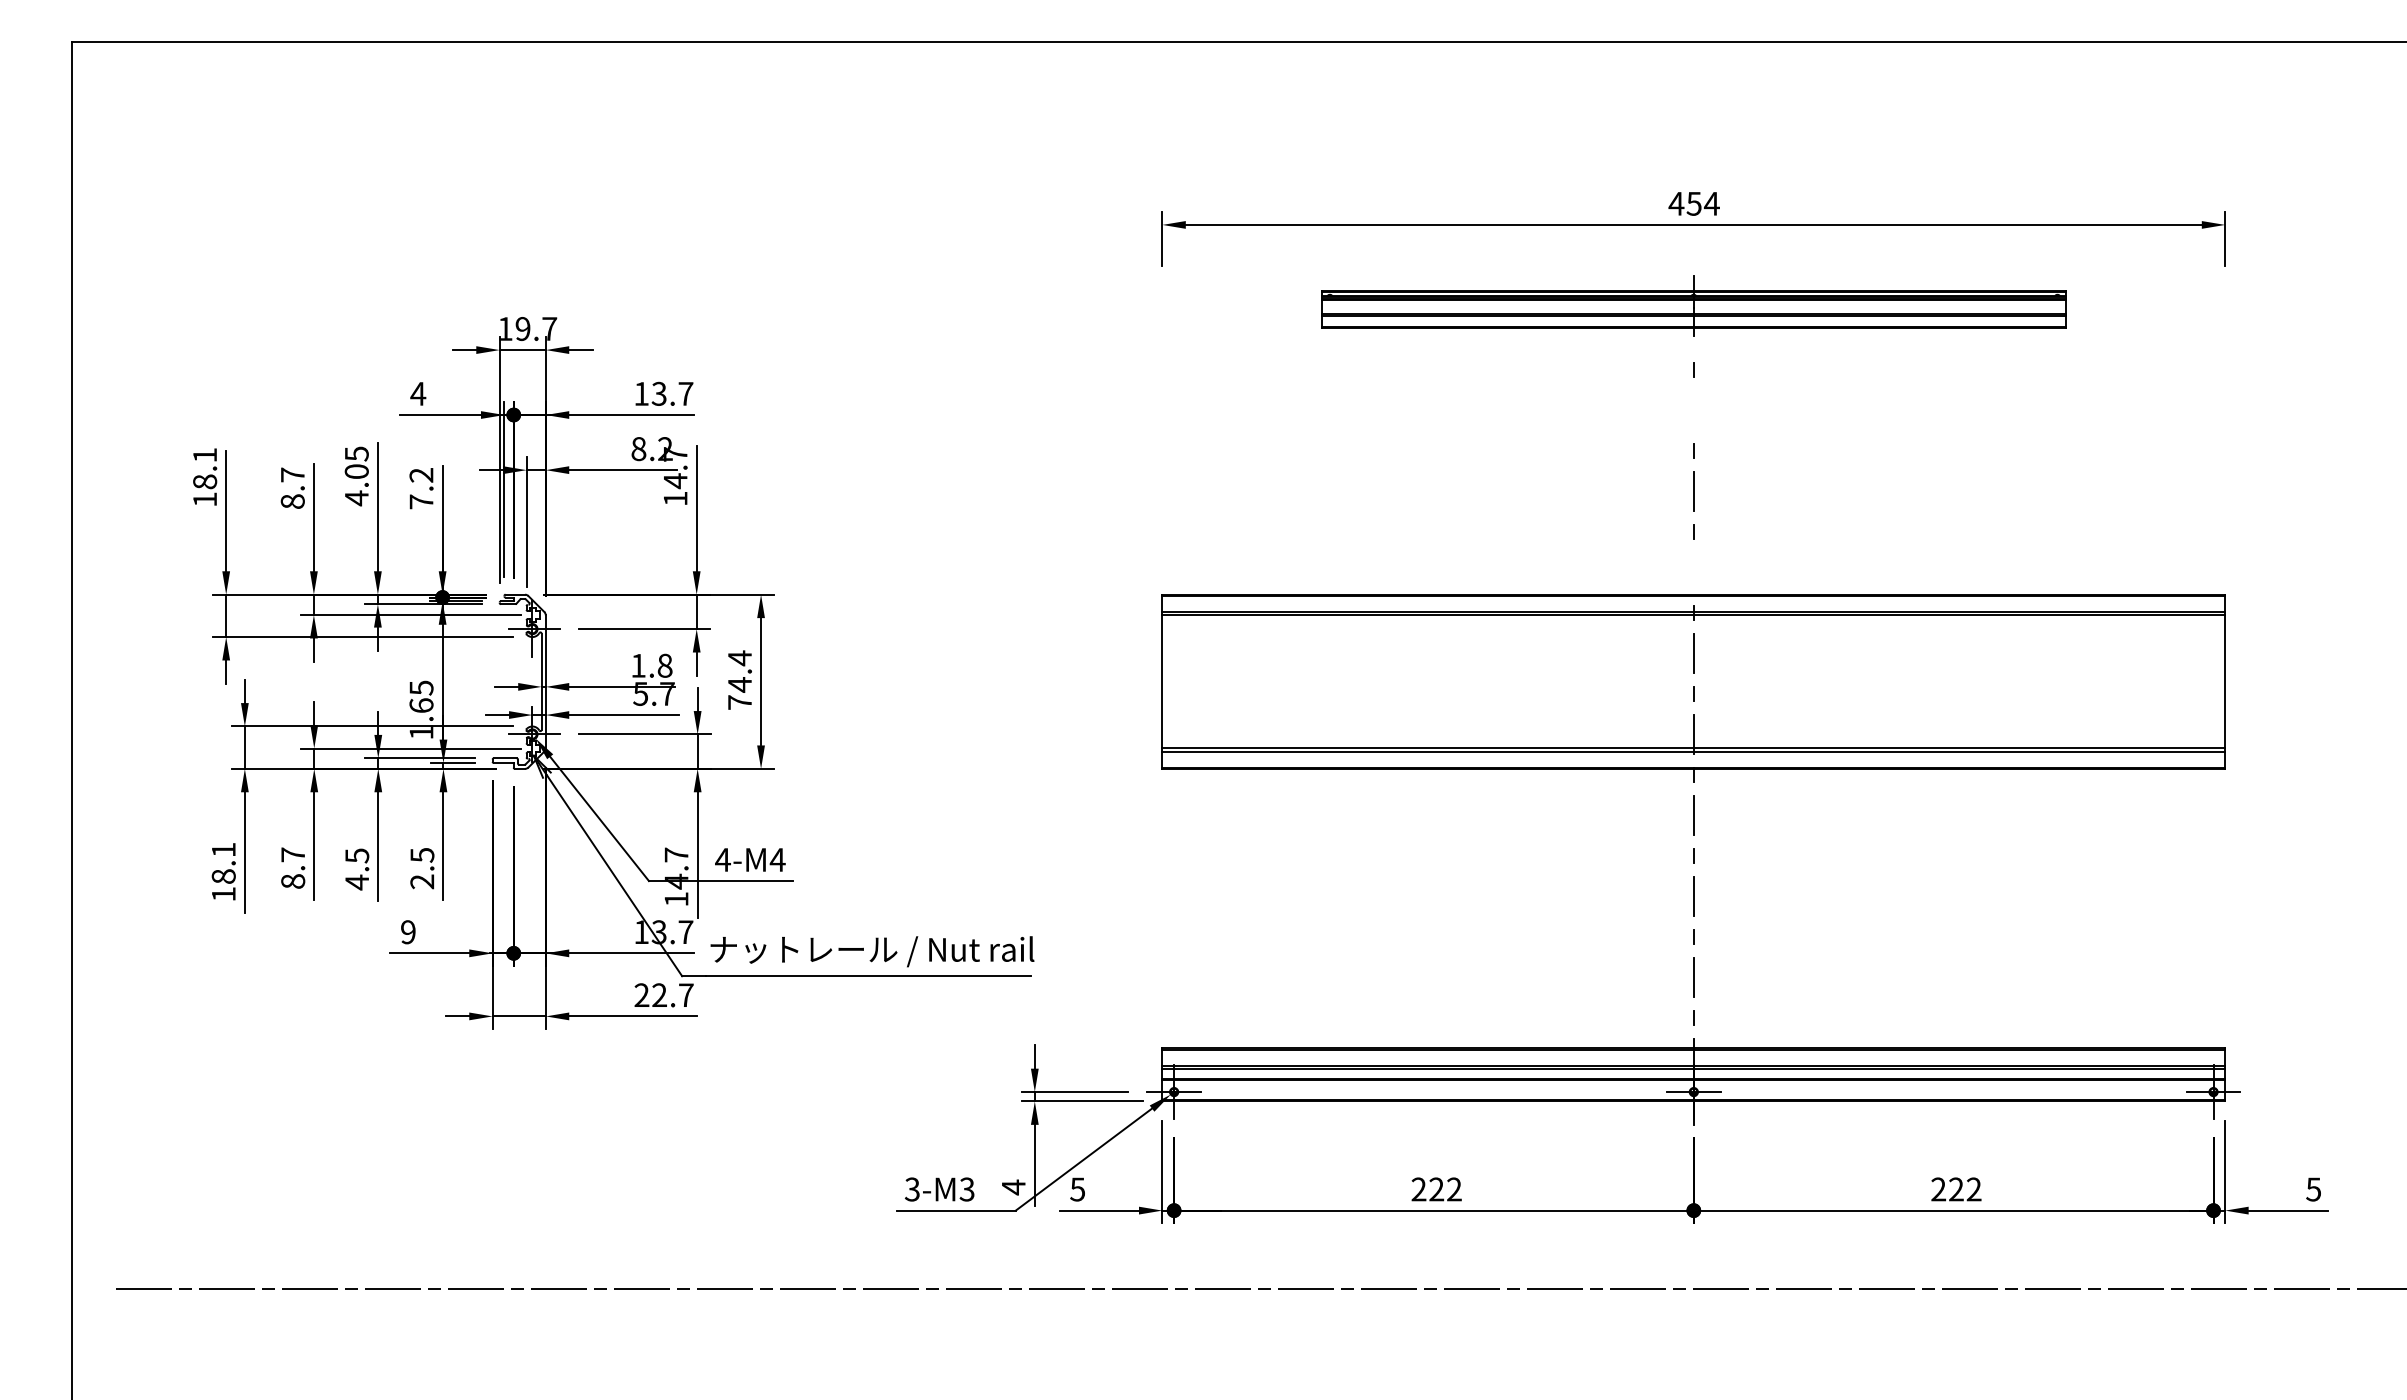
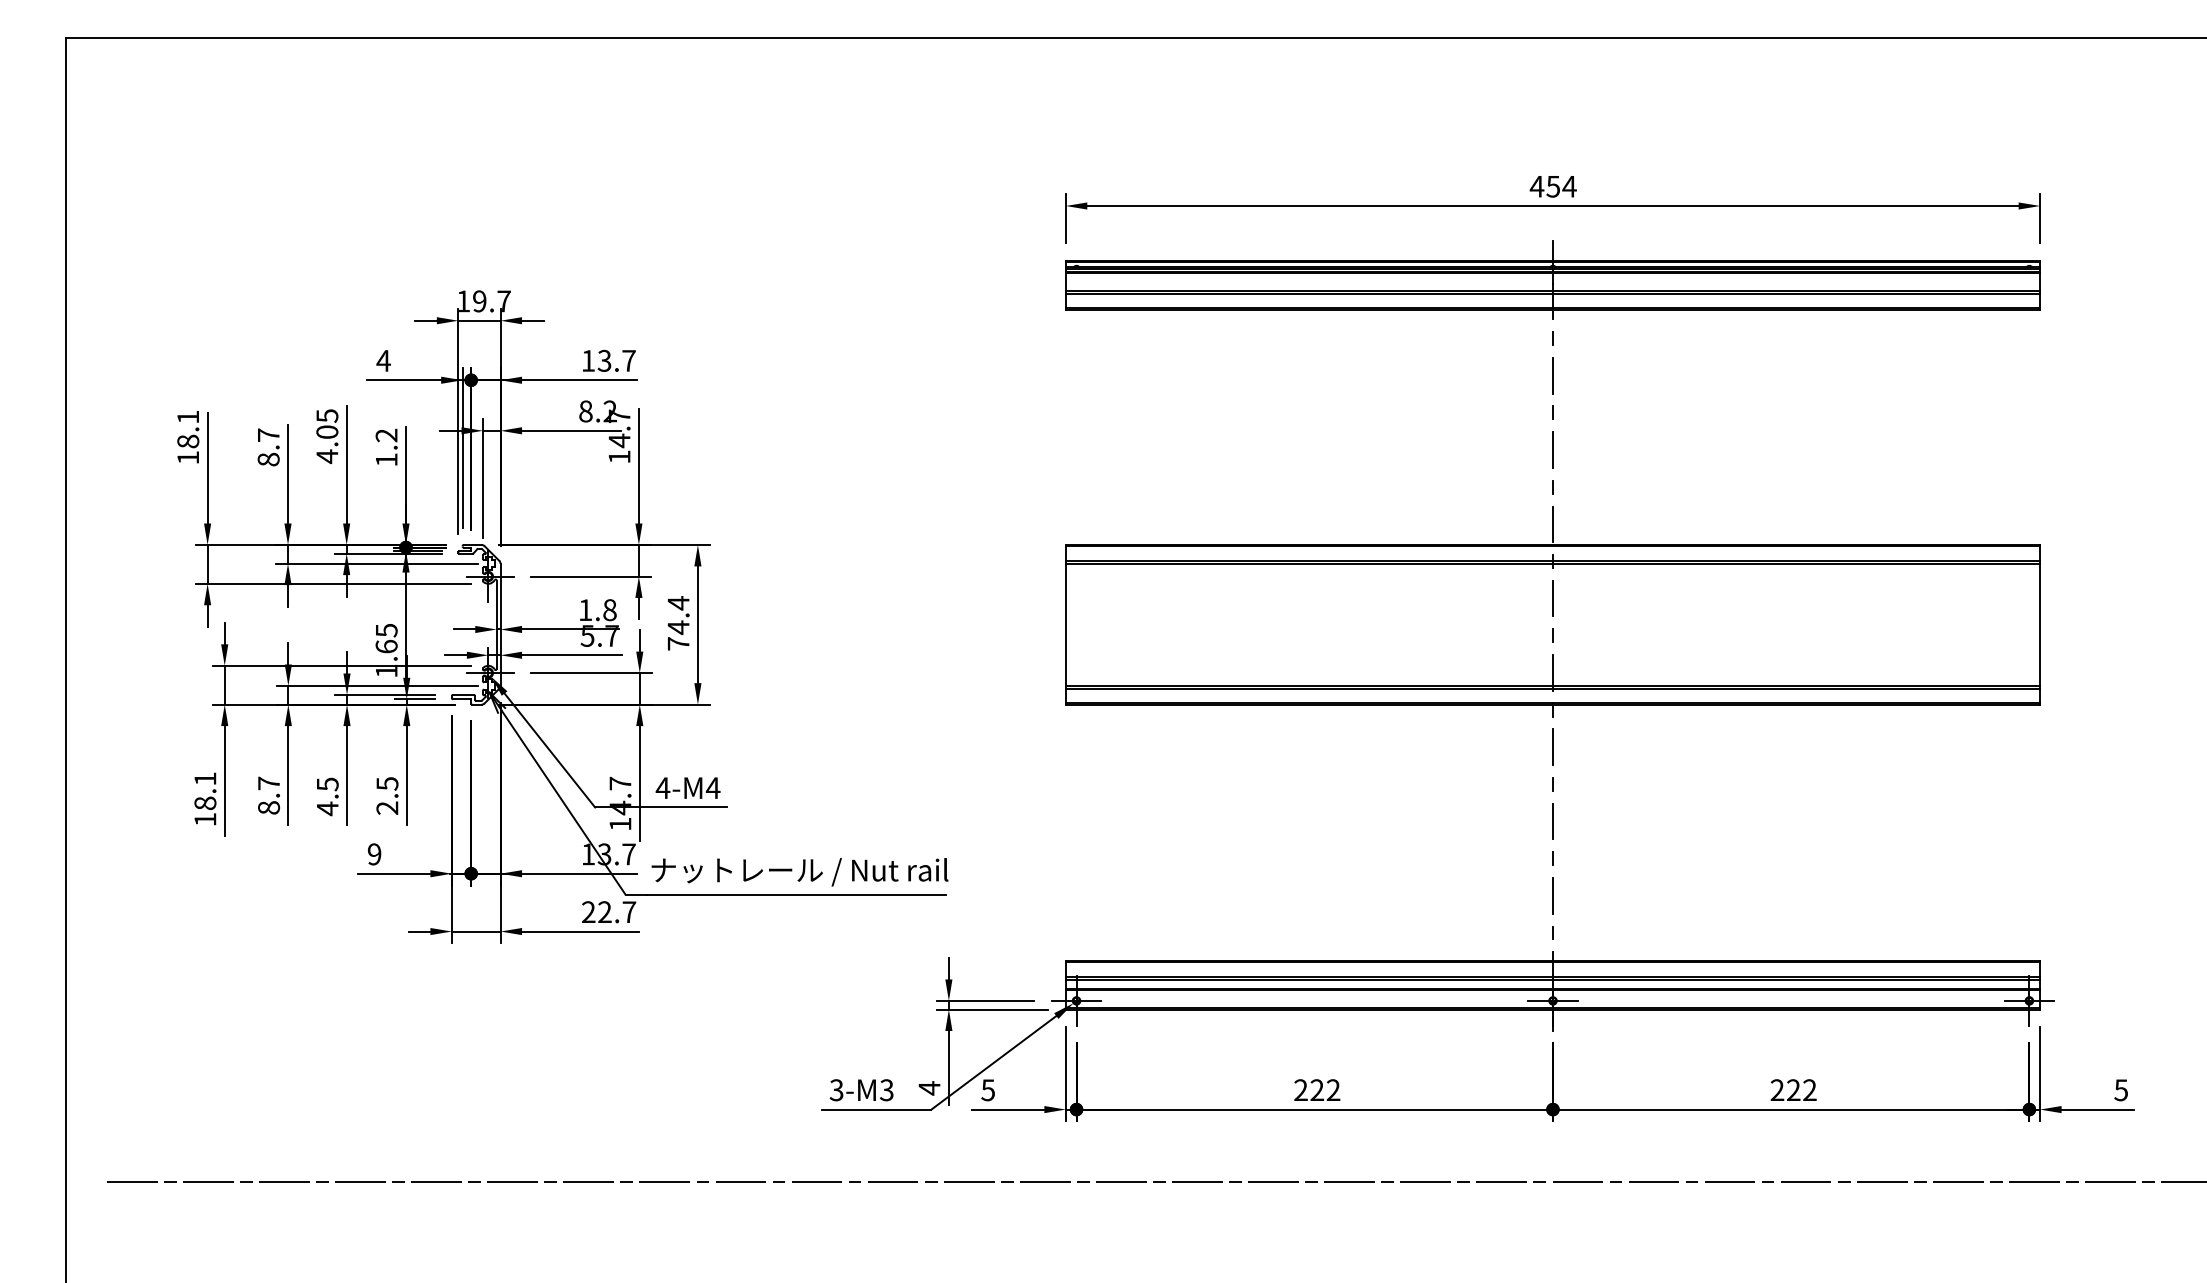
part: (1693, 305) -> (1552, 279), size x1.43
line: (1693, 409) -> (1552, 375), added
text: (421, 501) -> (386, 459), 7.2 -> 1.2
line: (1693, 571) -> (1552, 523), added

